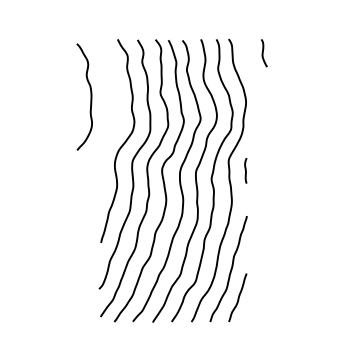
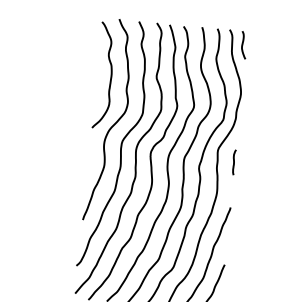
curve: (263, 53) -> (243, 45), moved
curve: (90, 96) -> (110, 75), moved

